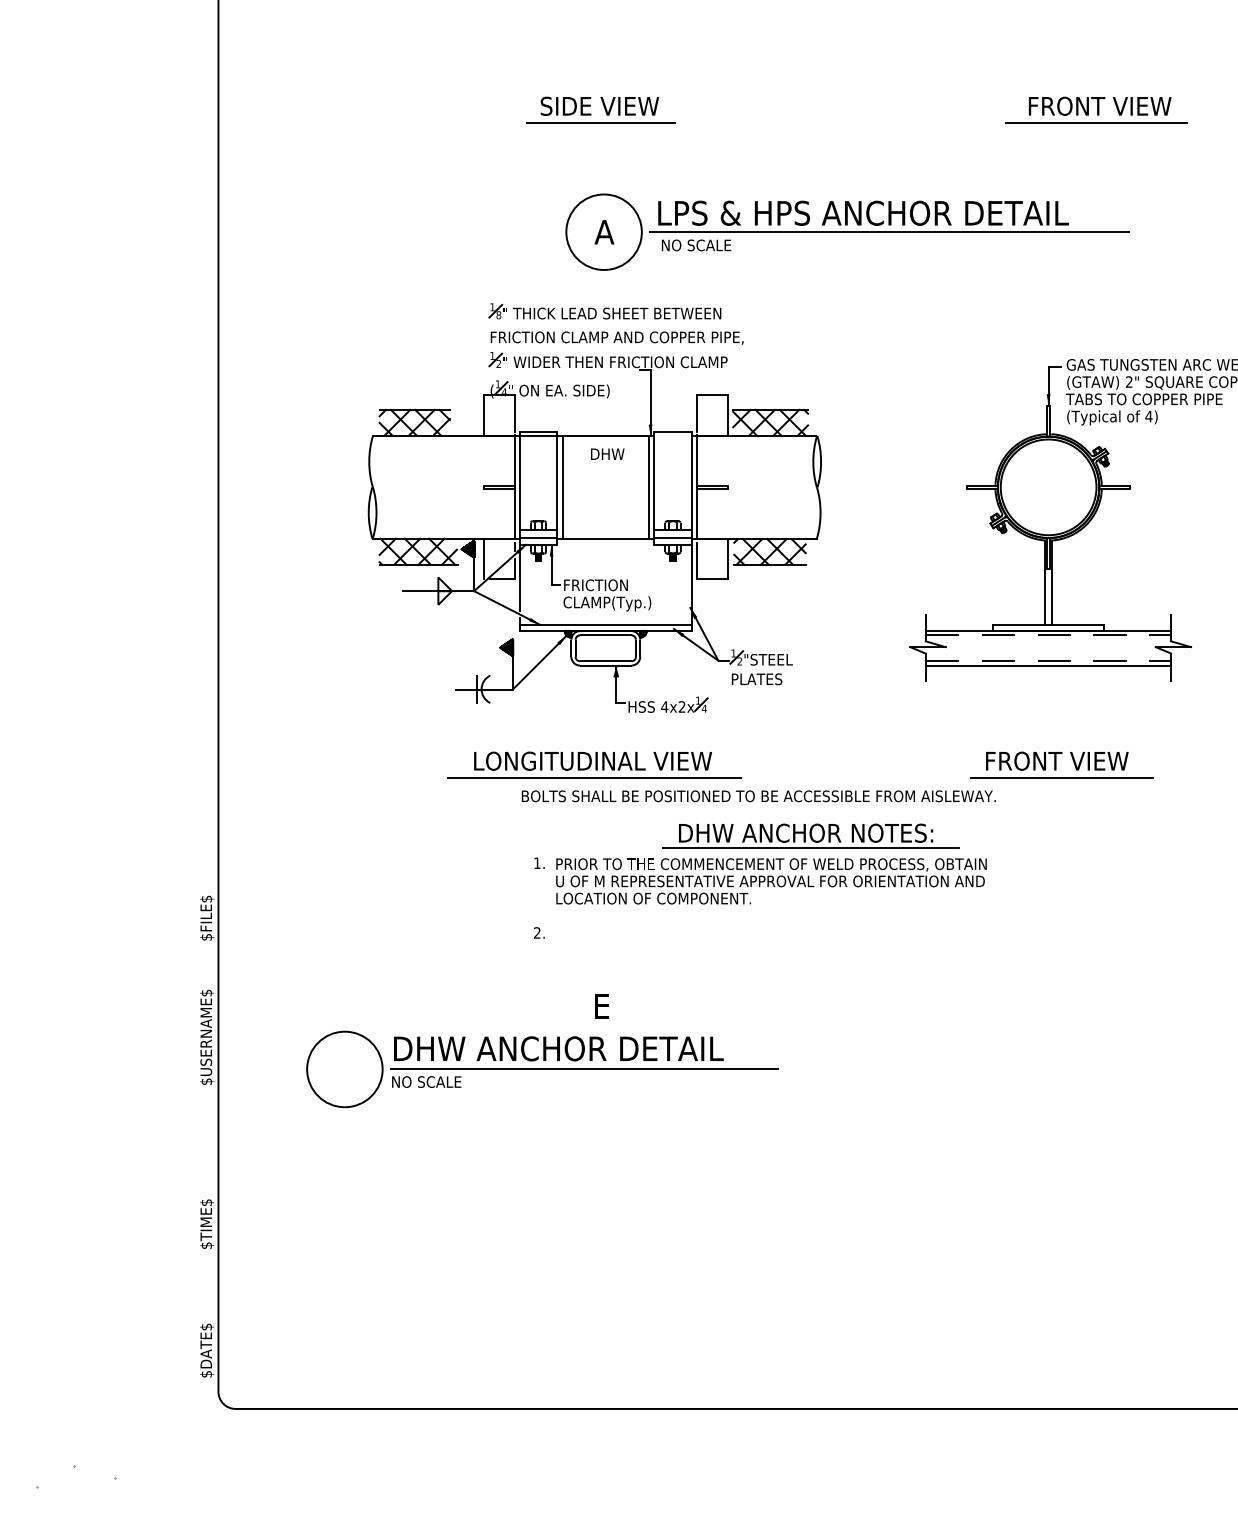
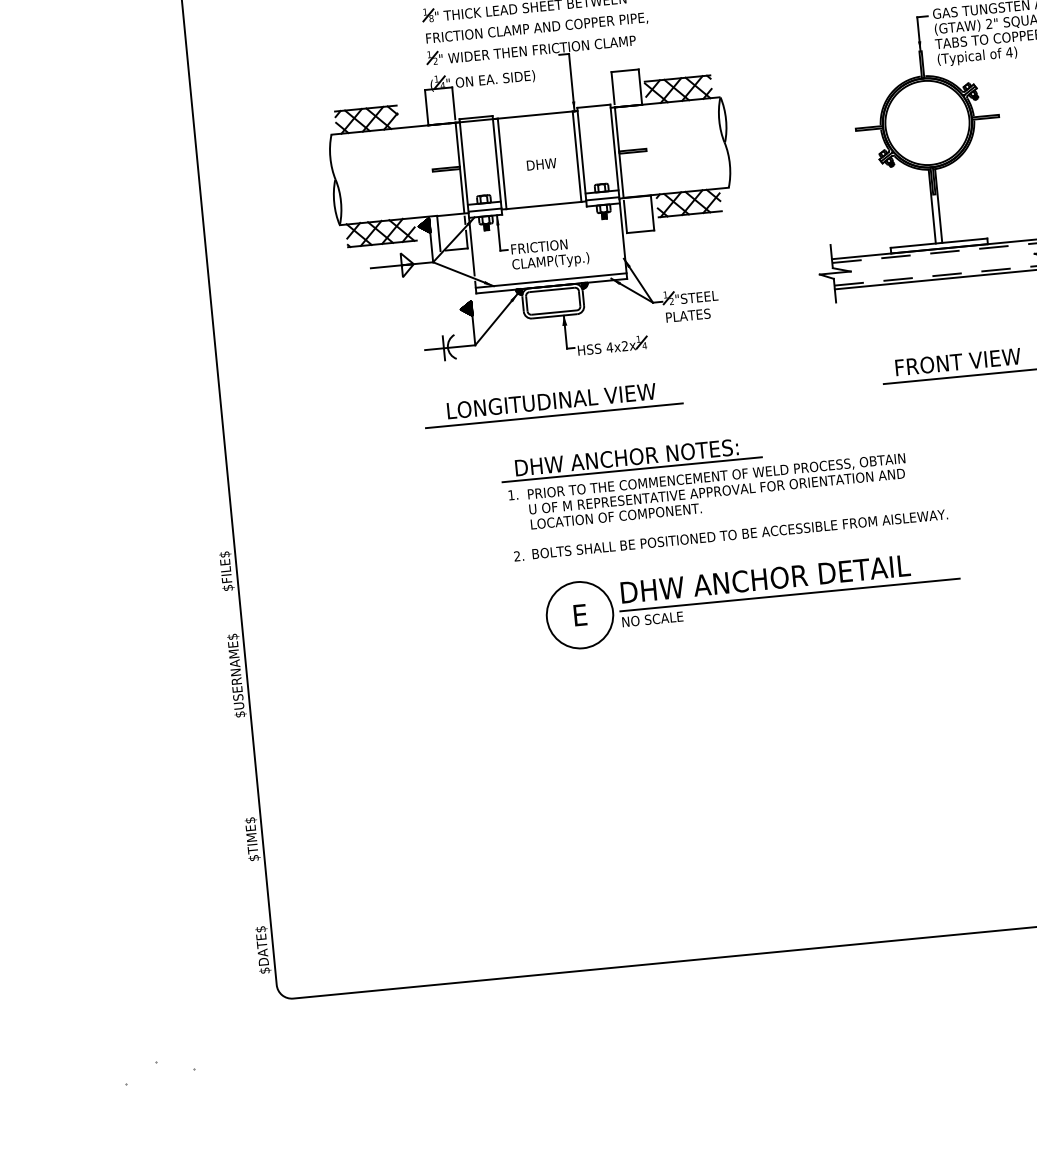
text: (607, 453) -> (541, 163), moved
text: (758, 796) -> (739, 534), moved
part: (810, 835) -> (630, 459), moved
part: (542, 1069) -> (753, 598), moved

